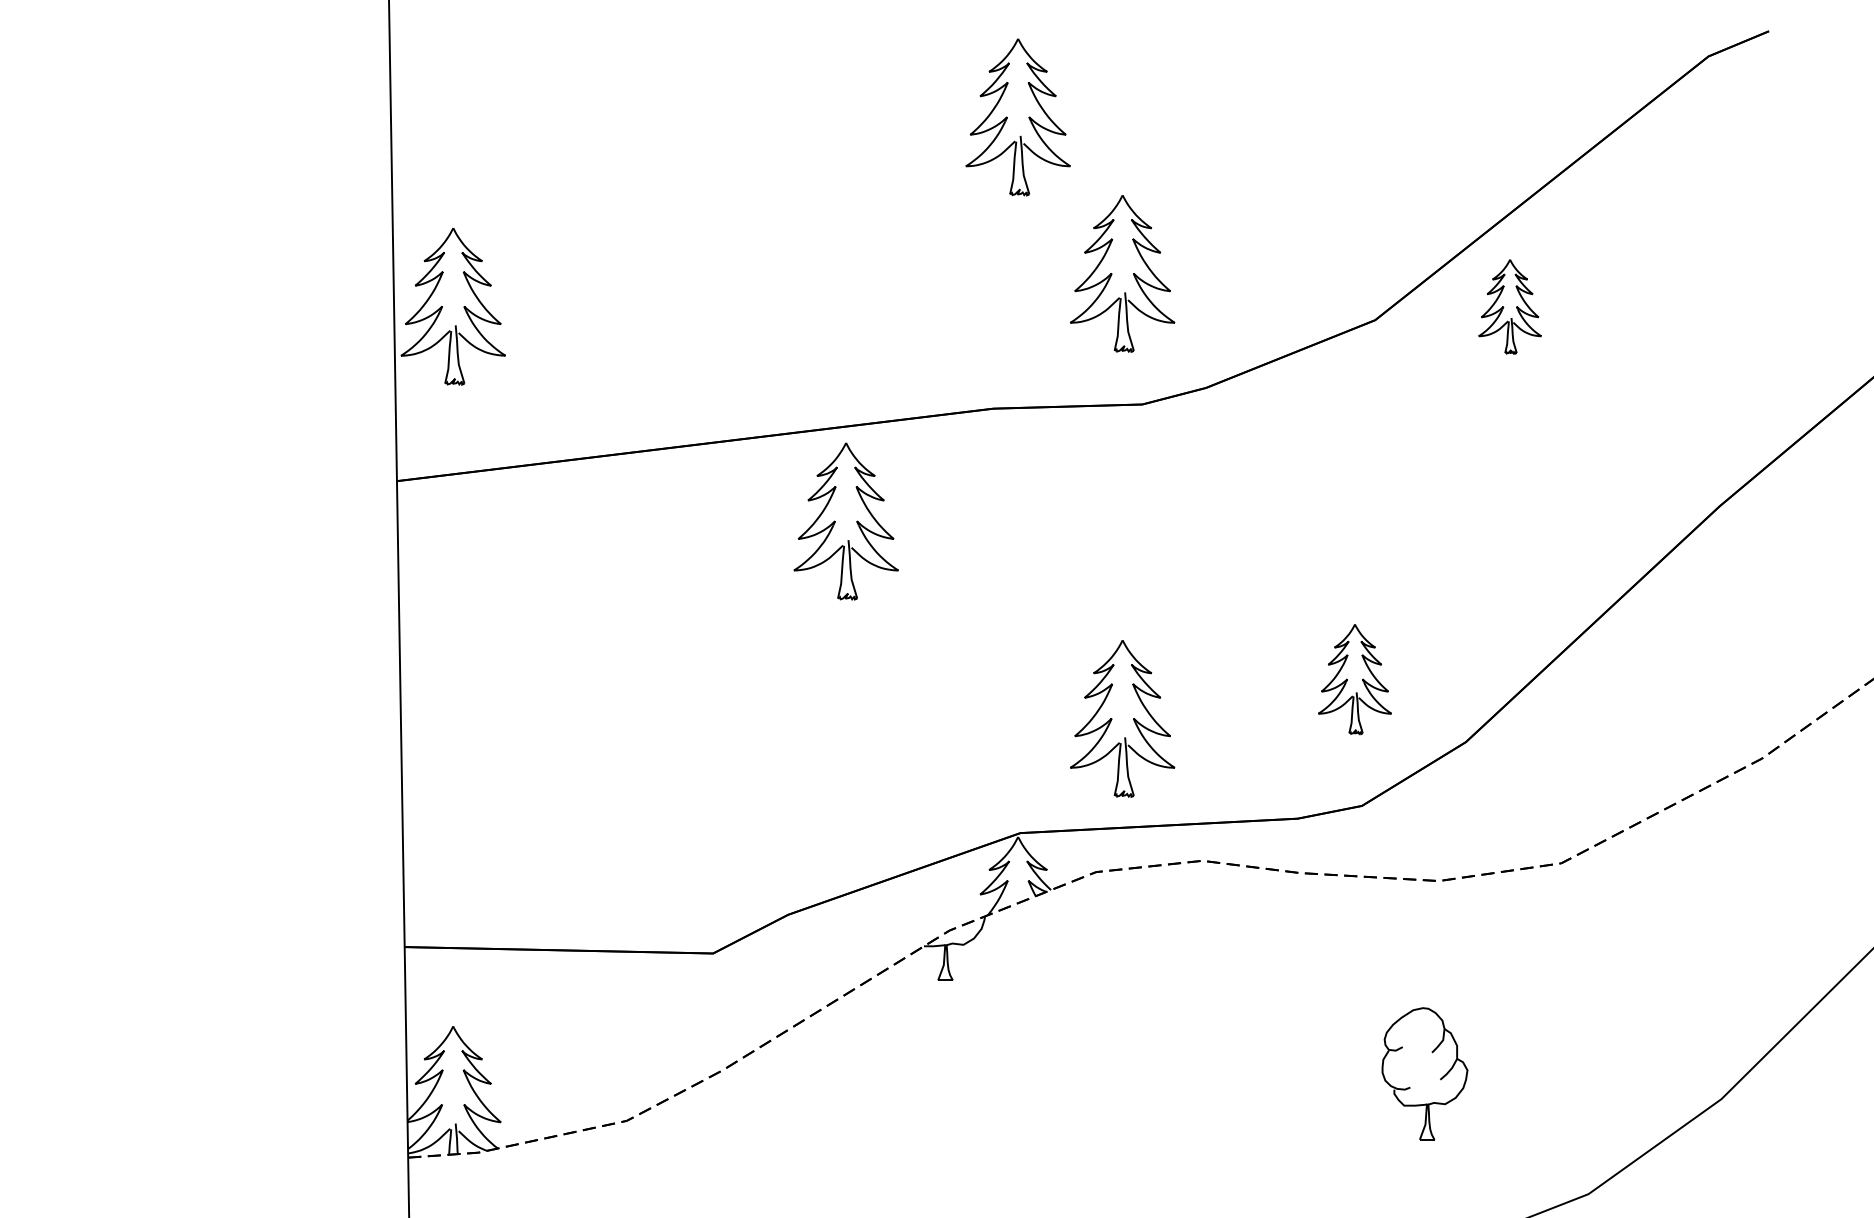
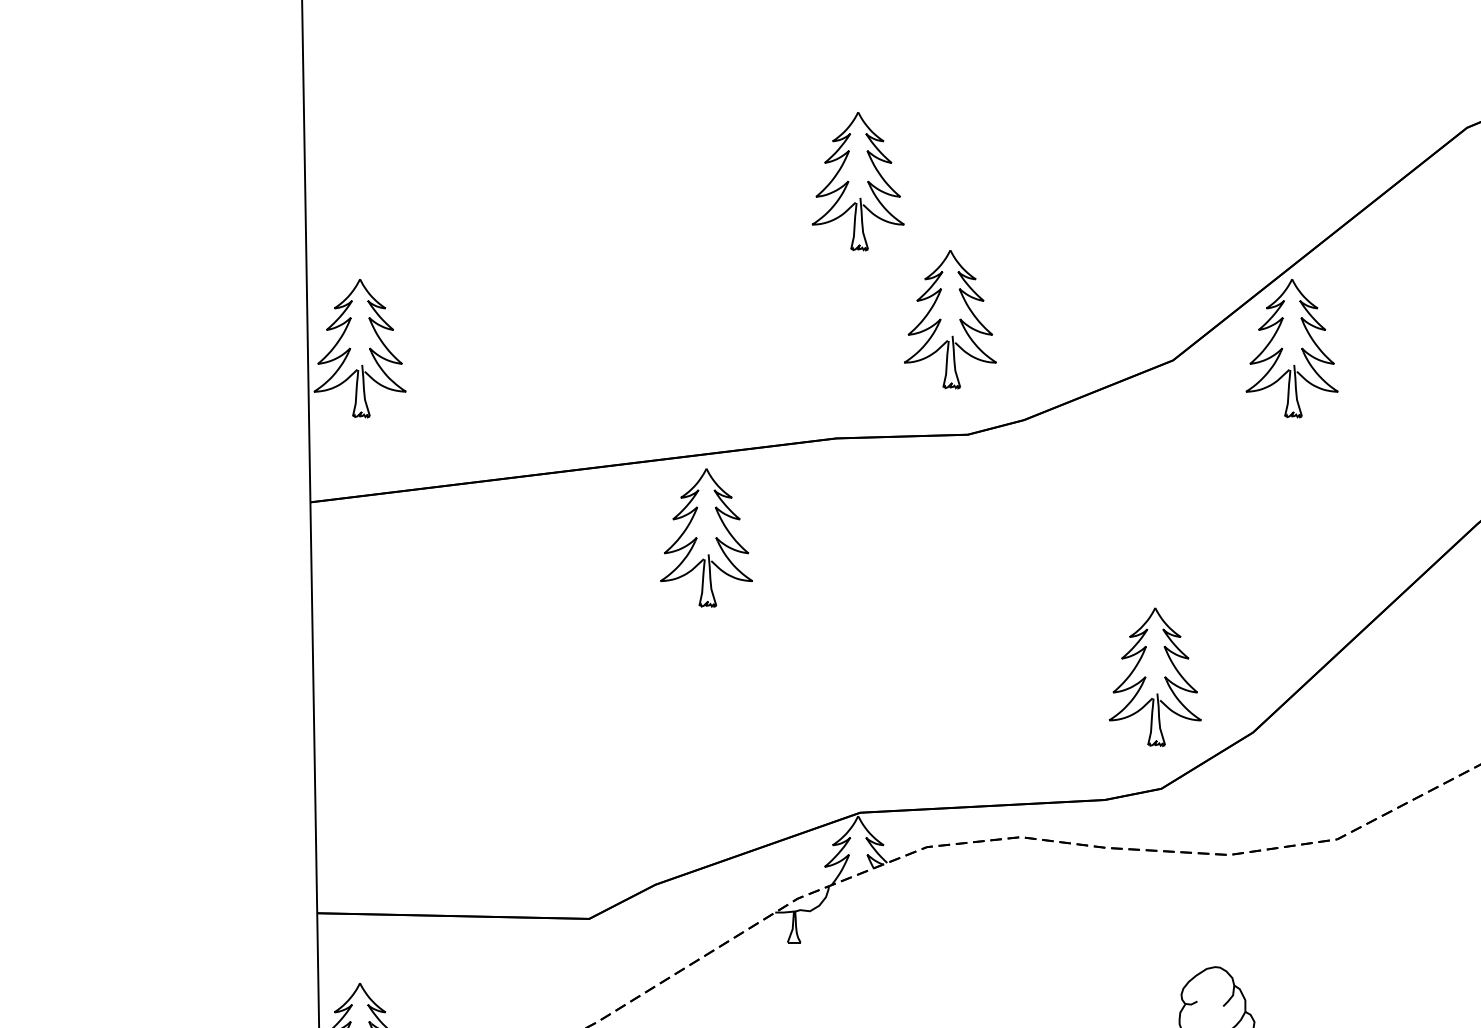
part: (1509, 306) -> (1291, 348), size x1.67
part: (1354, 679) -> (1154, 677), size x1.43
part: (1122, 718) -> (950, 711), removed

